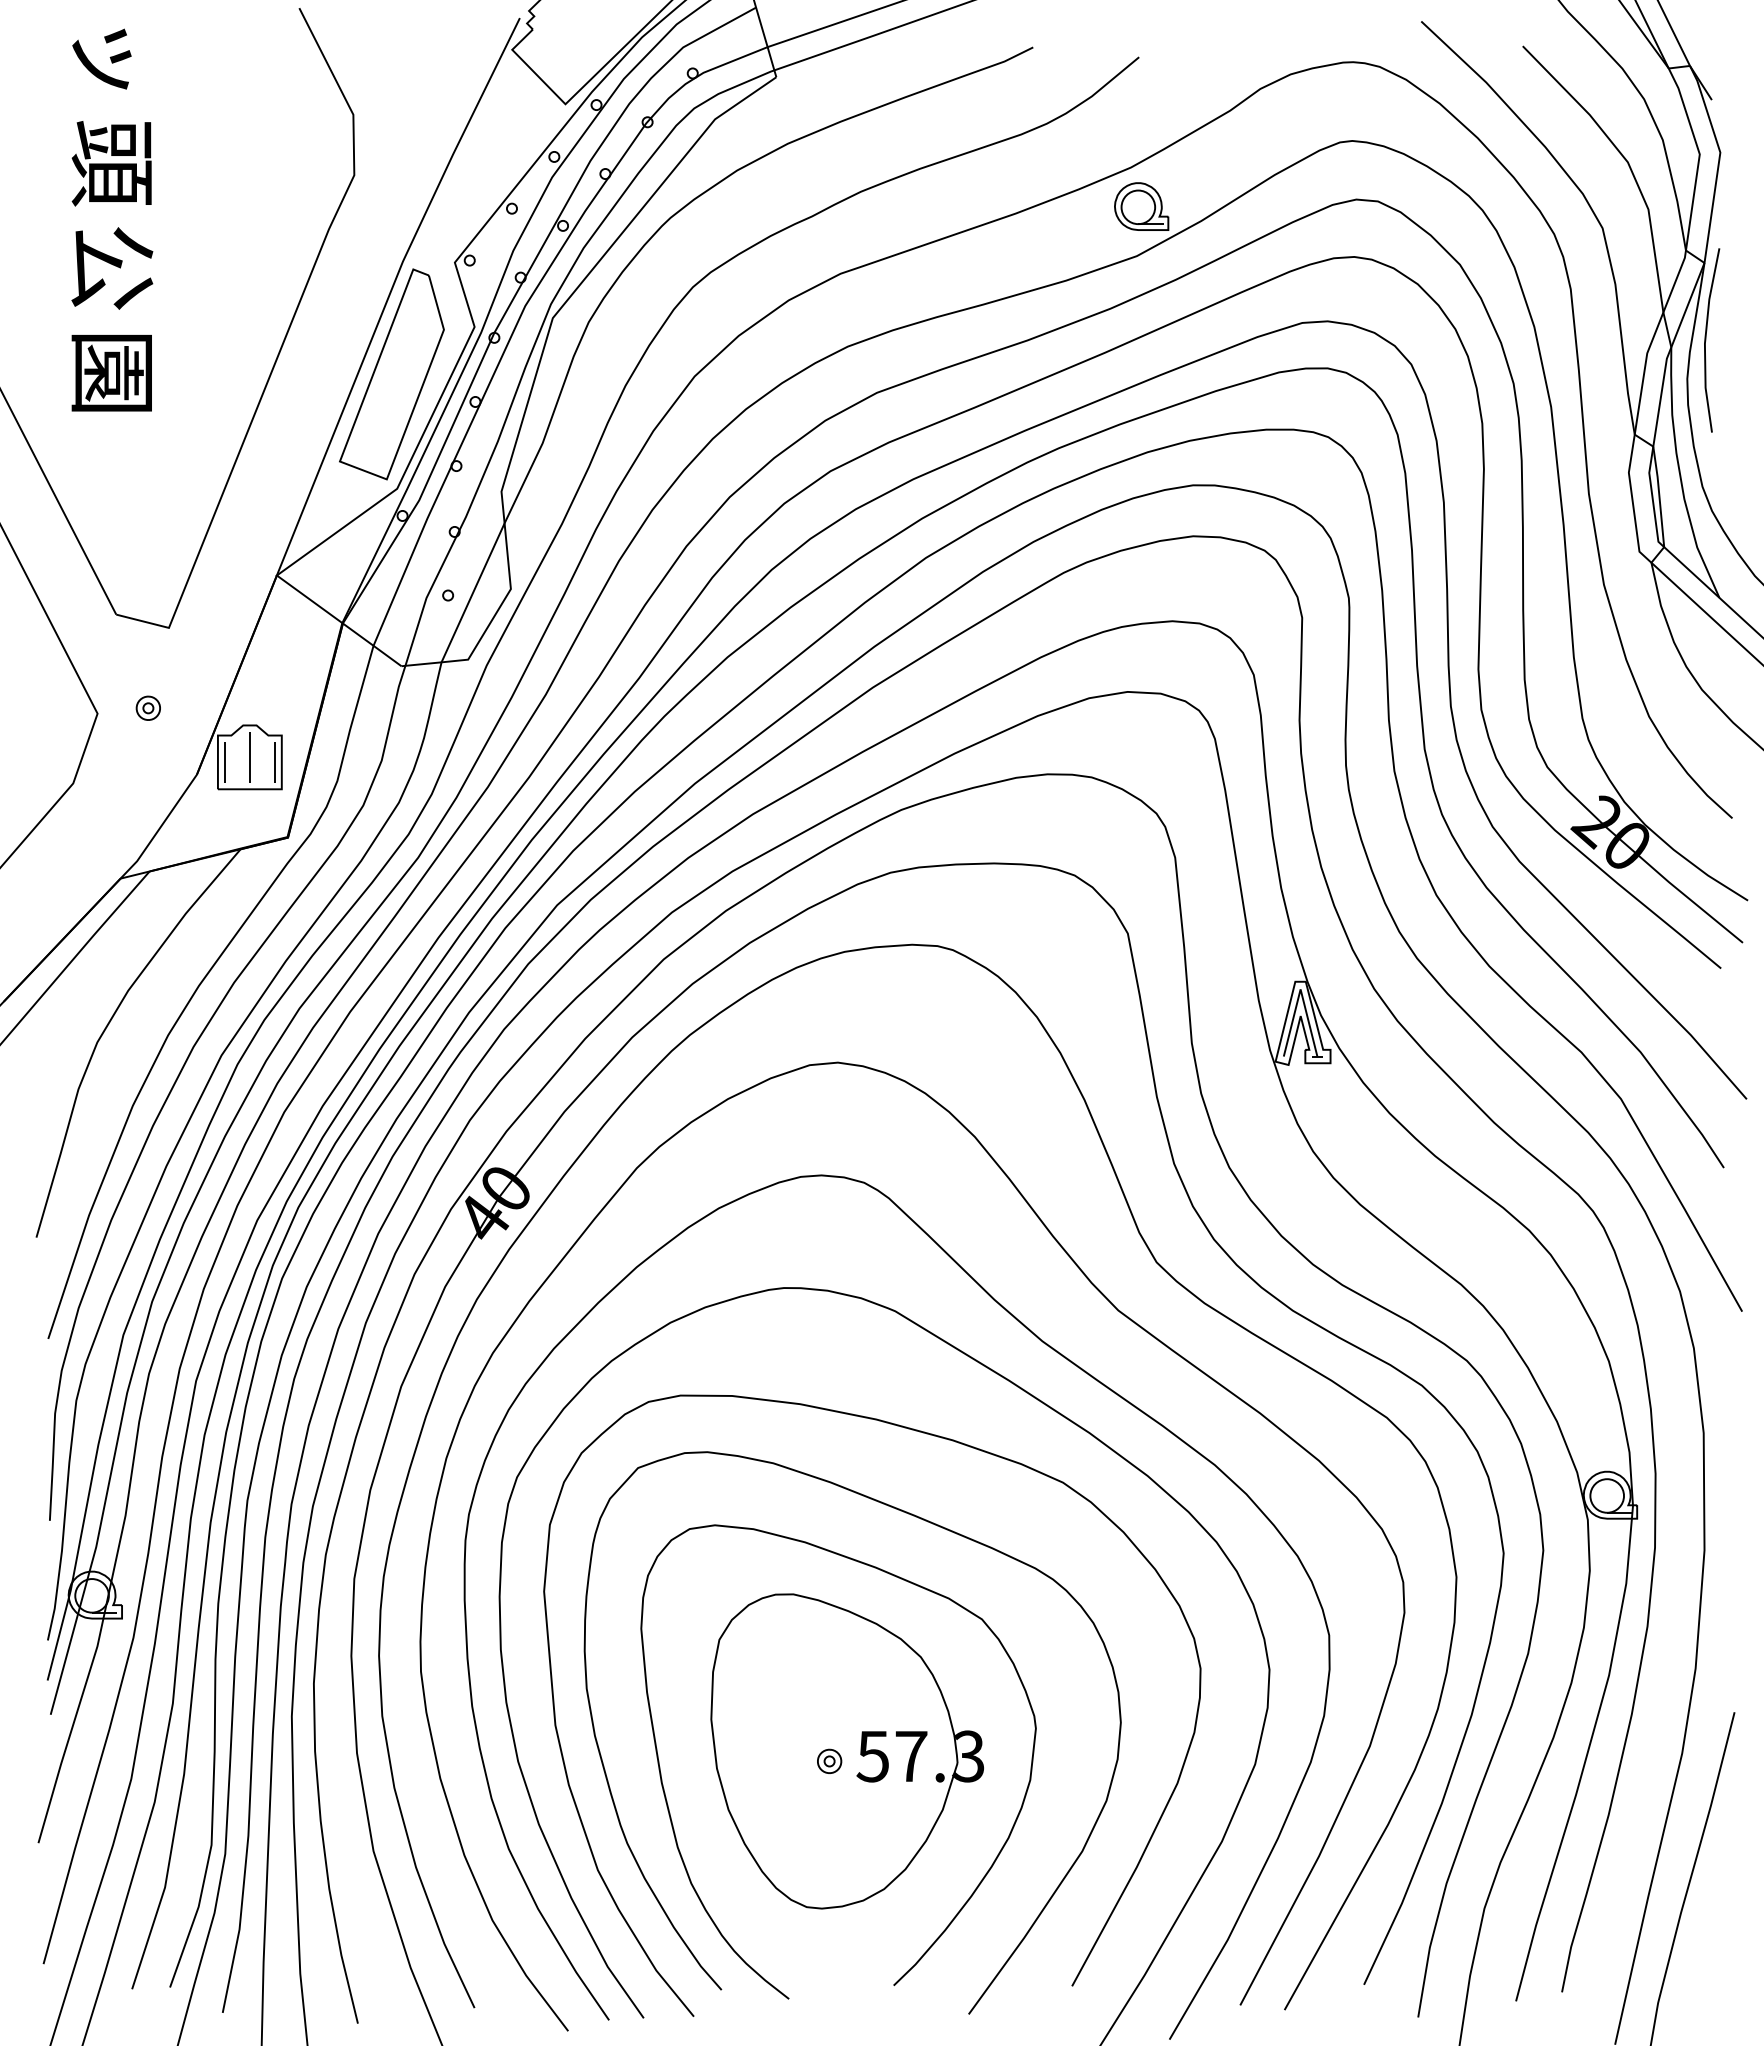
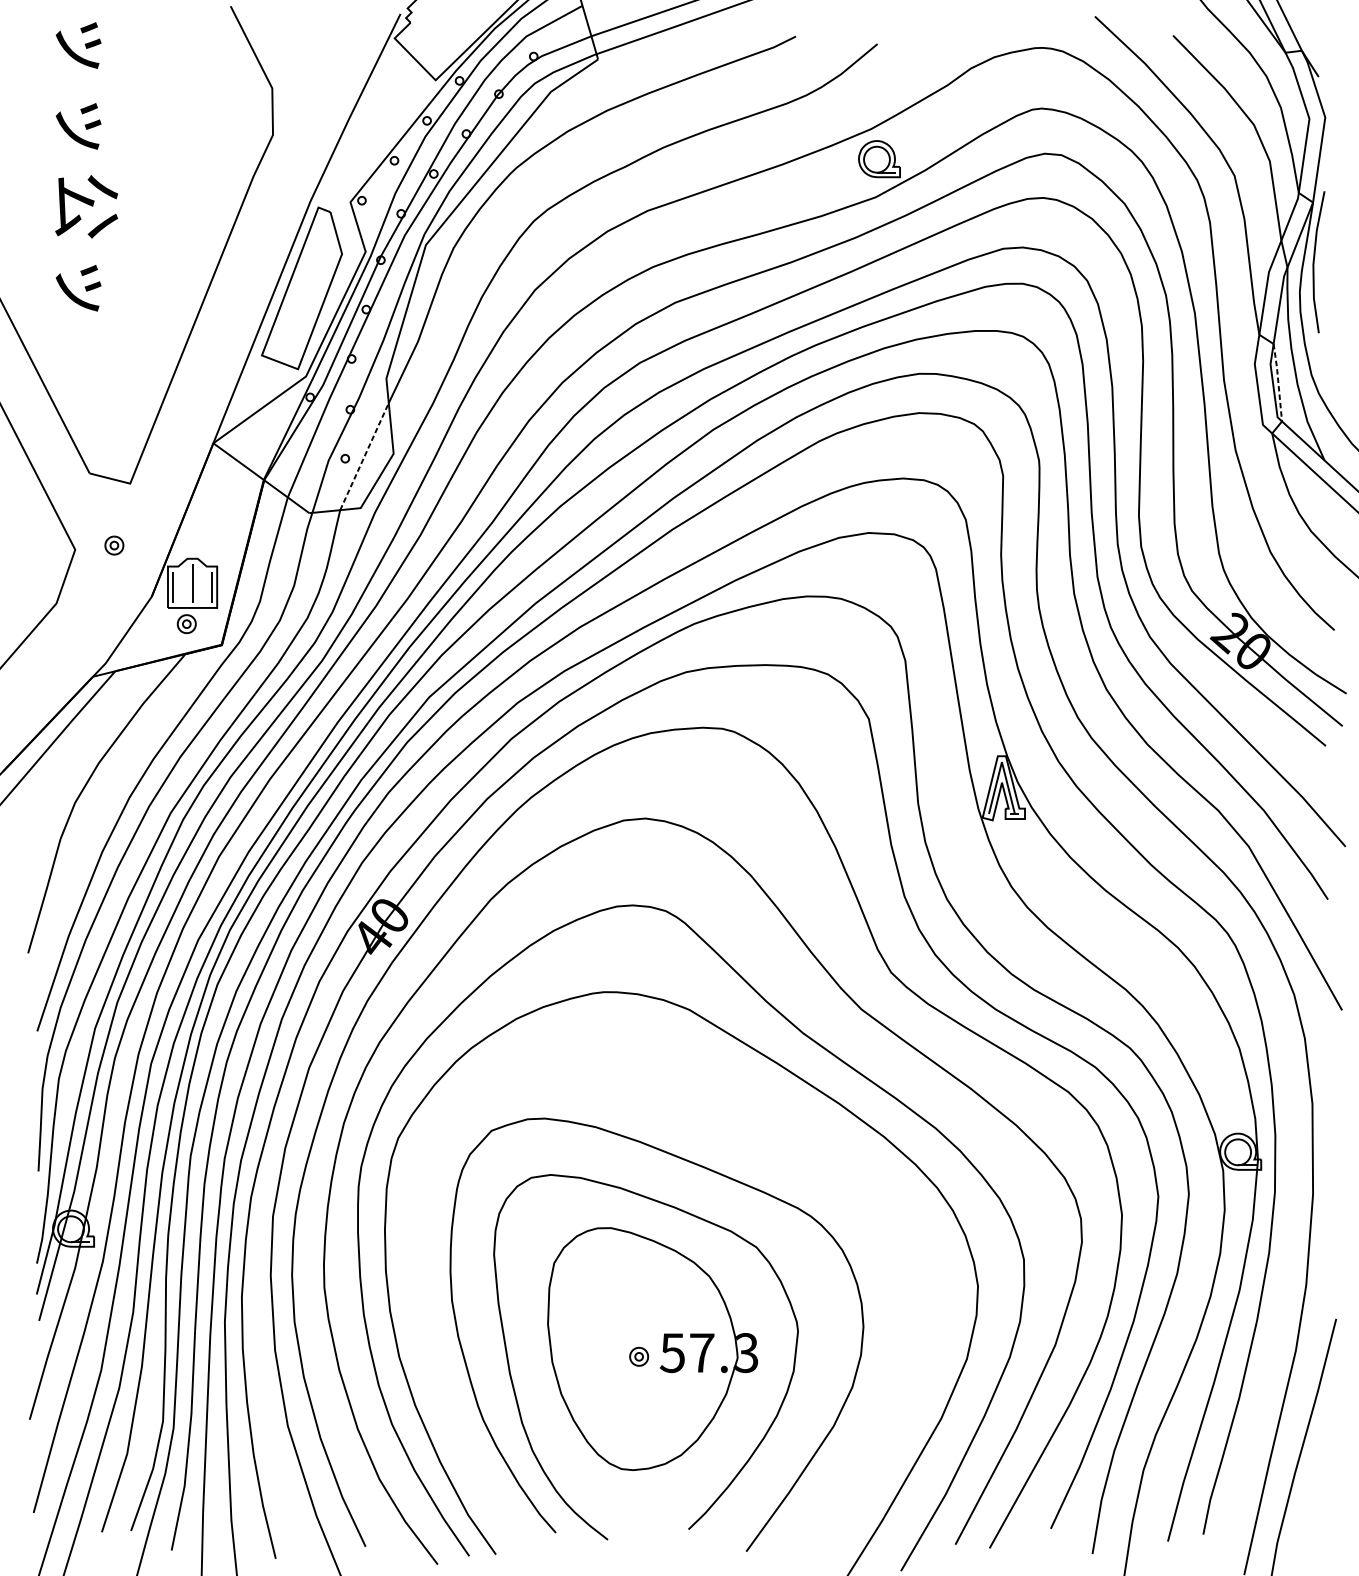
text: (111, 163) -> (85, 125), 頭 -> ッ
text: (111, 372) -> (85, 286), 園 -> ッ
line: (1659, 496) -> (1278, 382), solid -> dashed
line: (473, 592) -> (364, 456), solid -> dashed
part: (241, 809) -> (186, 623), added
curve: (966, 1446) -> (744, 1114), removed

